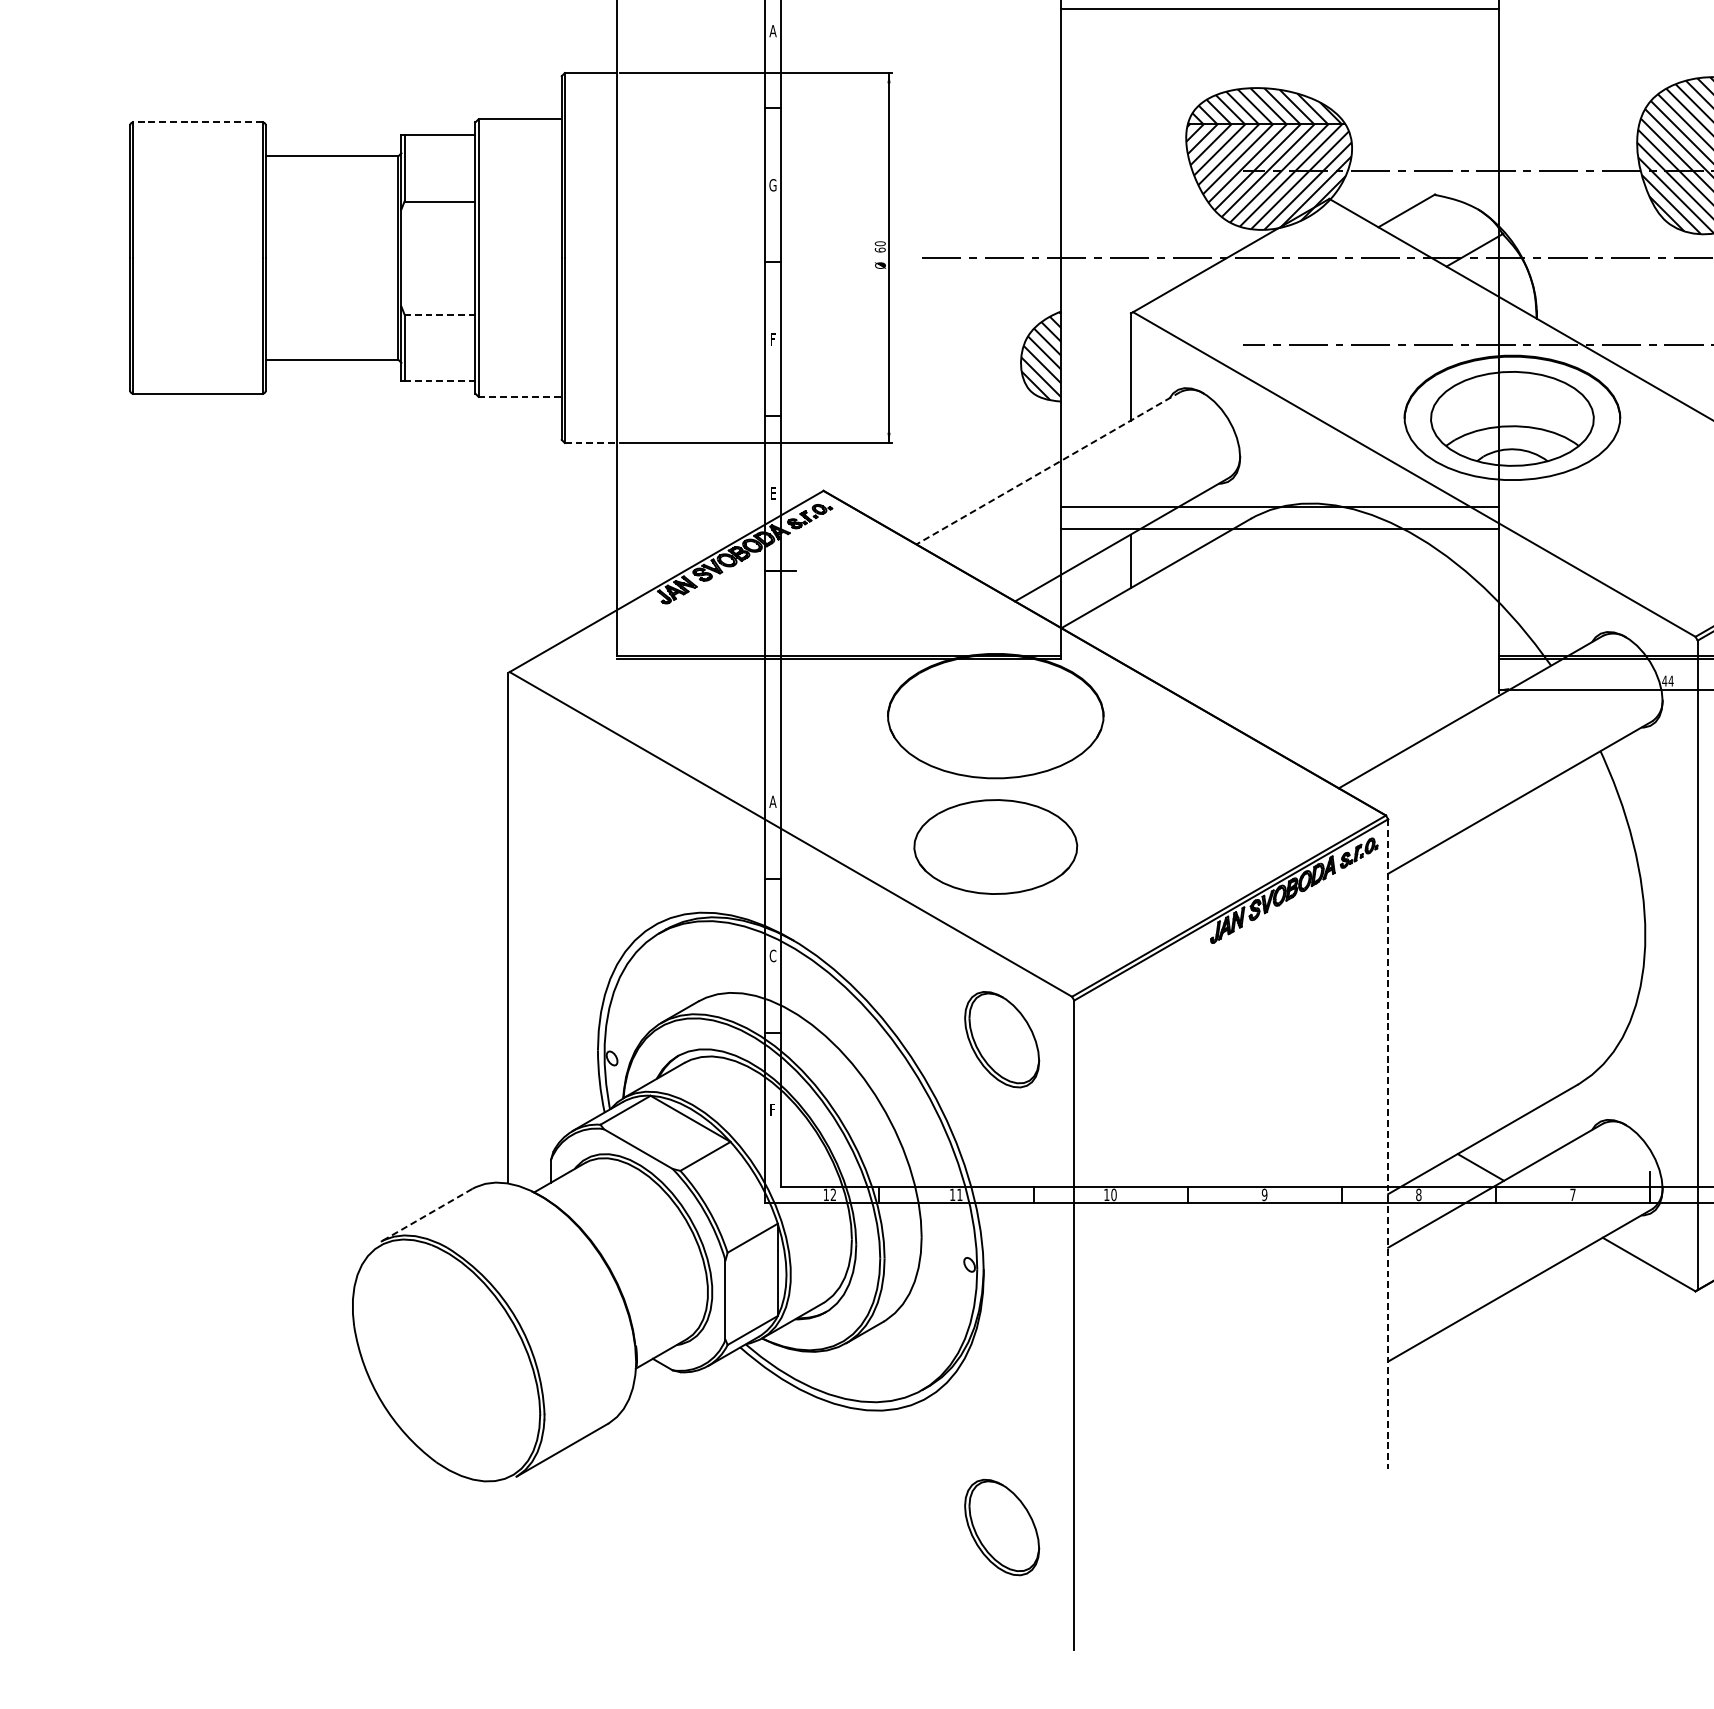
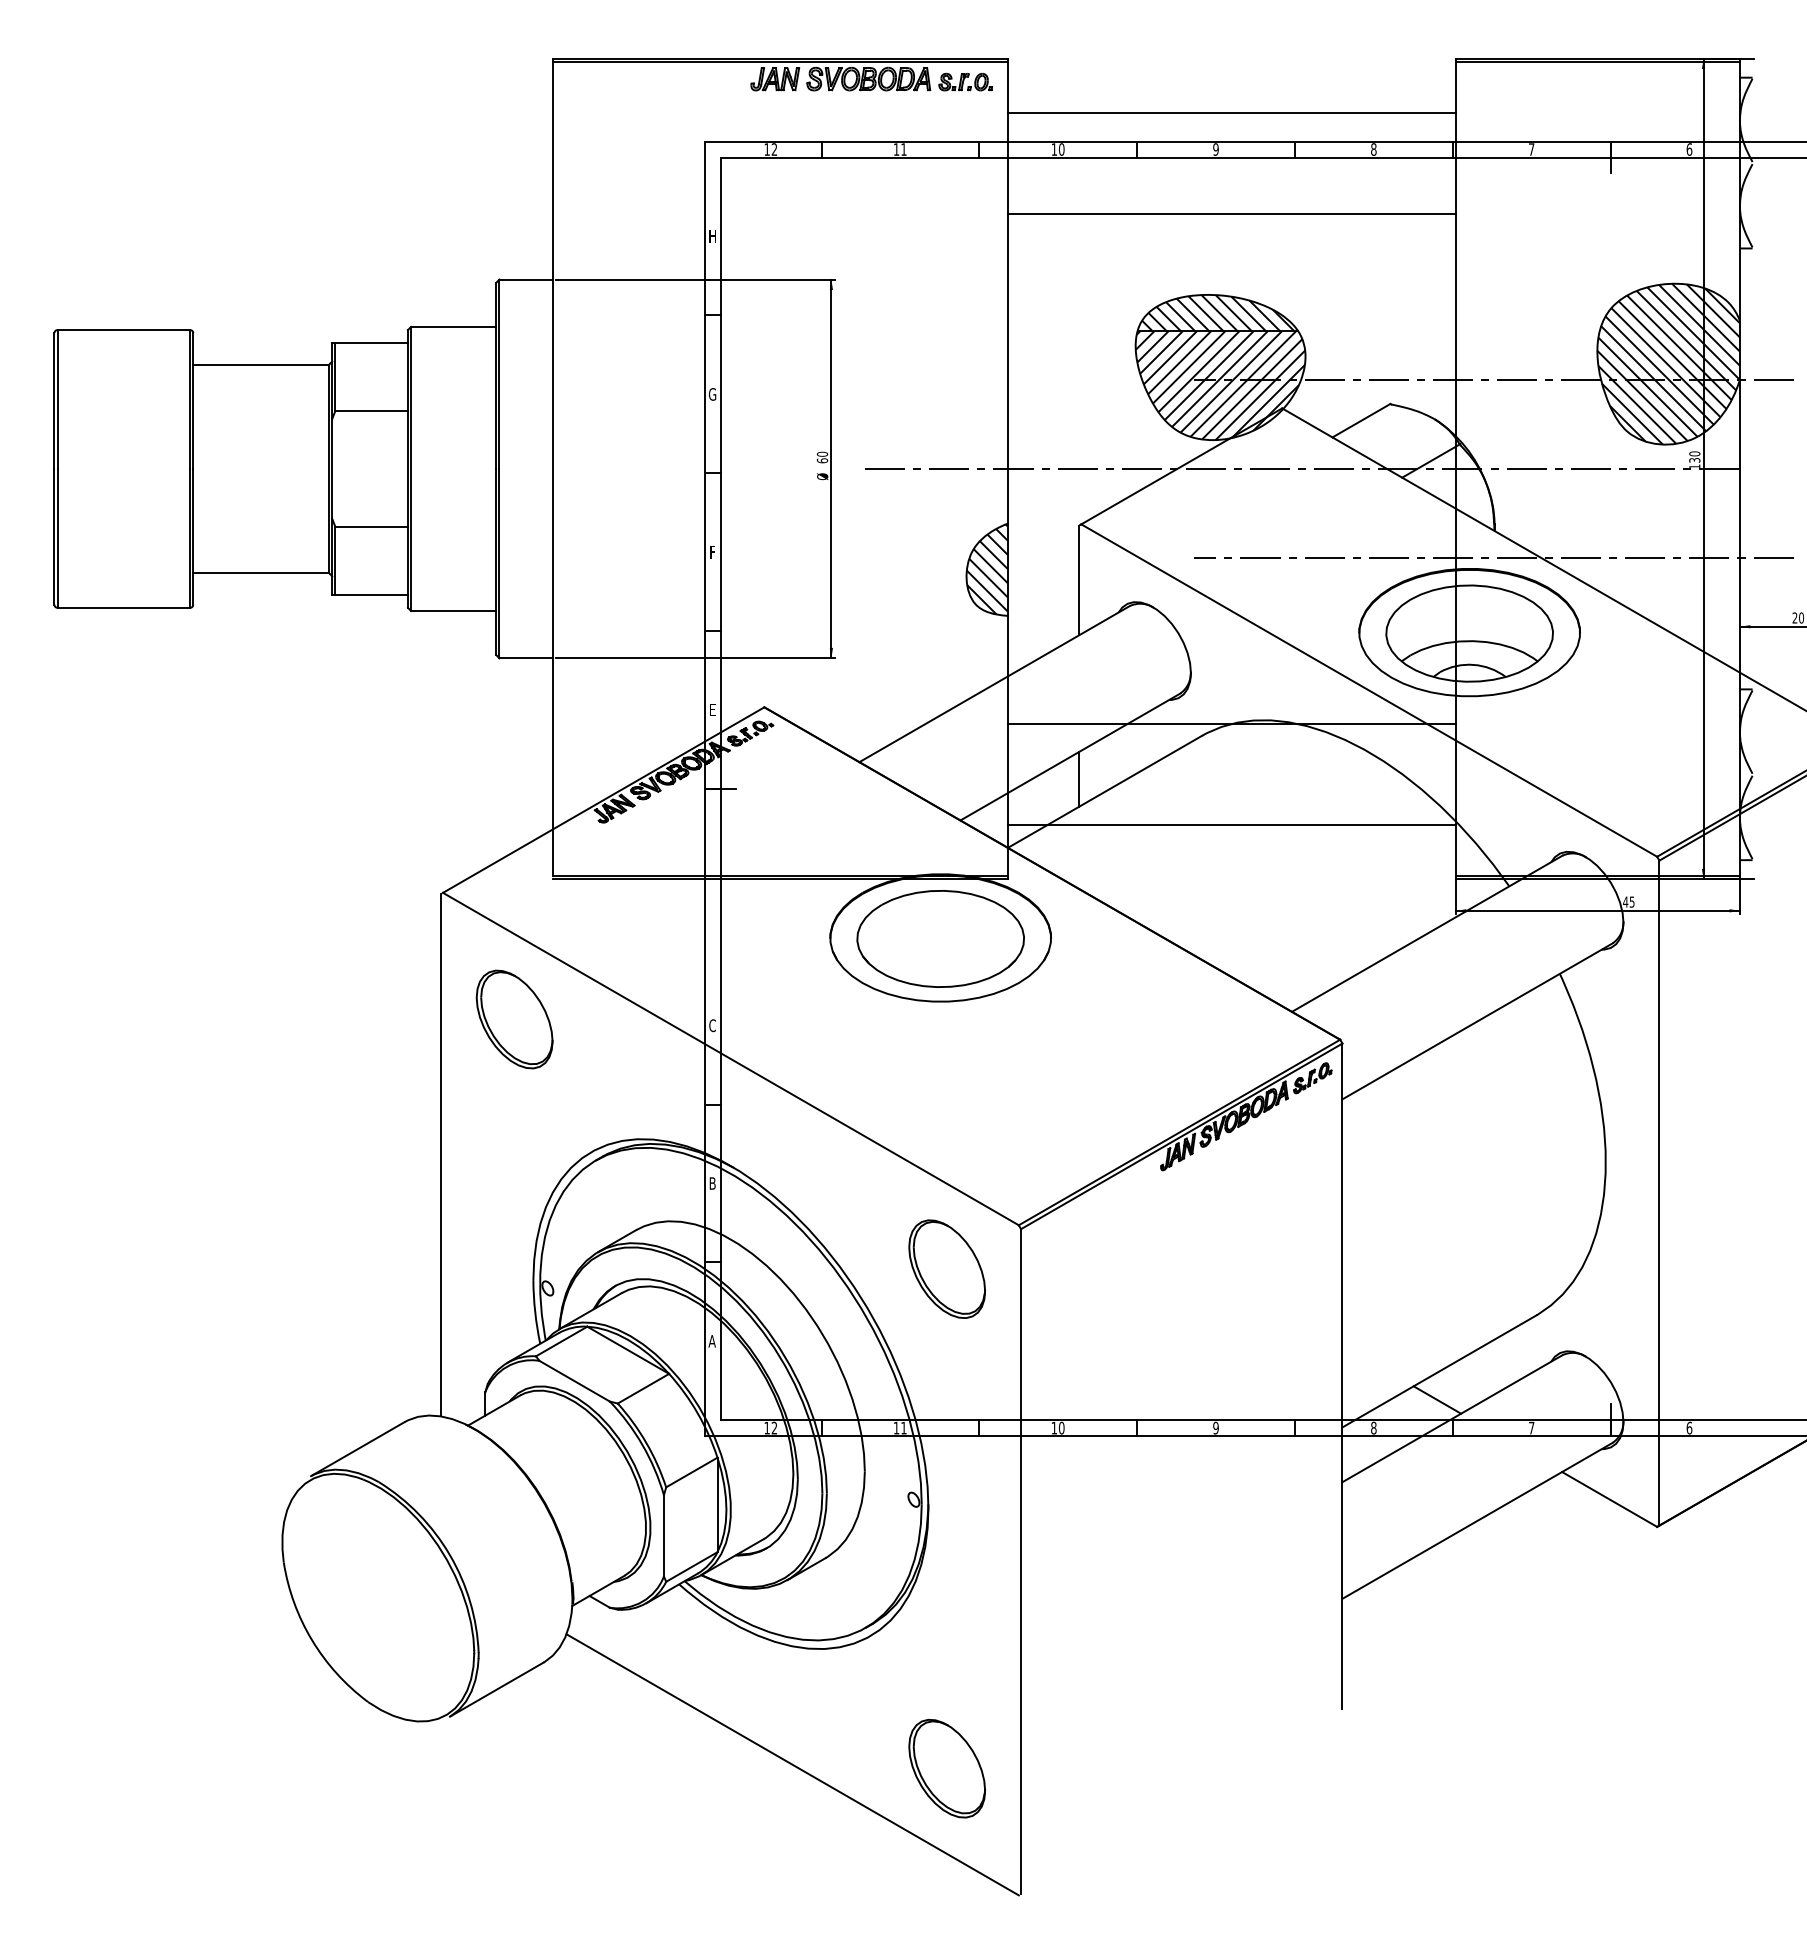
text: (772, 31) -> (712, 236), A -> H
line: (197, 122) -> (123, 330), dashed -> solid
line: (439, 314) -> (371, 526), dashed -> solid
line: (439, 381) -> (371, 595), dashed -> solid
line: (519, 396) -> (453, 610), dashed -> solid
line: (591, 443) -> (526, 658), dashed -> solid
line: (1048, 468) -> (994, 684), dashed -> solid
line: (1279, 529) -> (1231, 825), moved
text: (1670, 680) -> (1631, 901), 44 -> 45
part: (579, 795) -> (514, 1019), added
text: (772, 801) -> (712, 1025), A -> C
part: (995, 846) -> (940, 938), moved
text: (772, 955) -> (712, 1183), C -> B
text: (771, 1110) -> (711, 1341), F -> A
line: (1388, 1144) -> (1342, 1376), dashed -> solid
line: (426, 1215) -> (357, 1449), dashed -> solid
line: (851, 1523) -> (792, 1764), added

